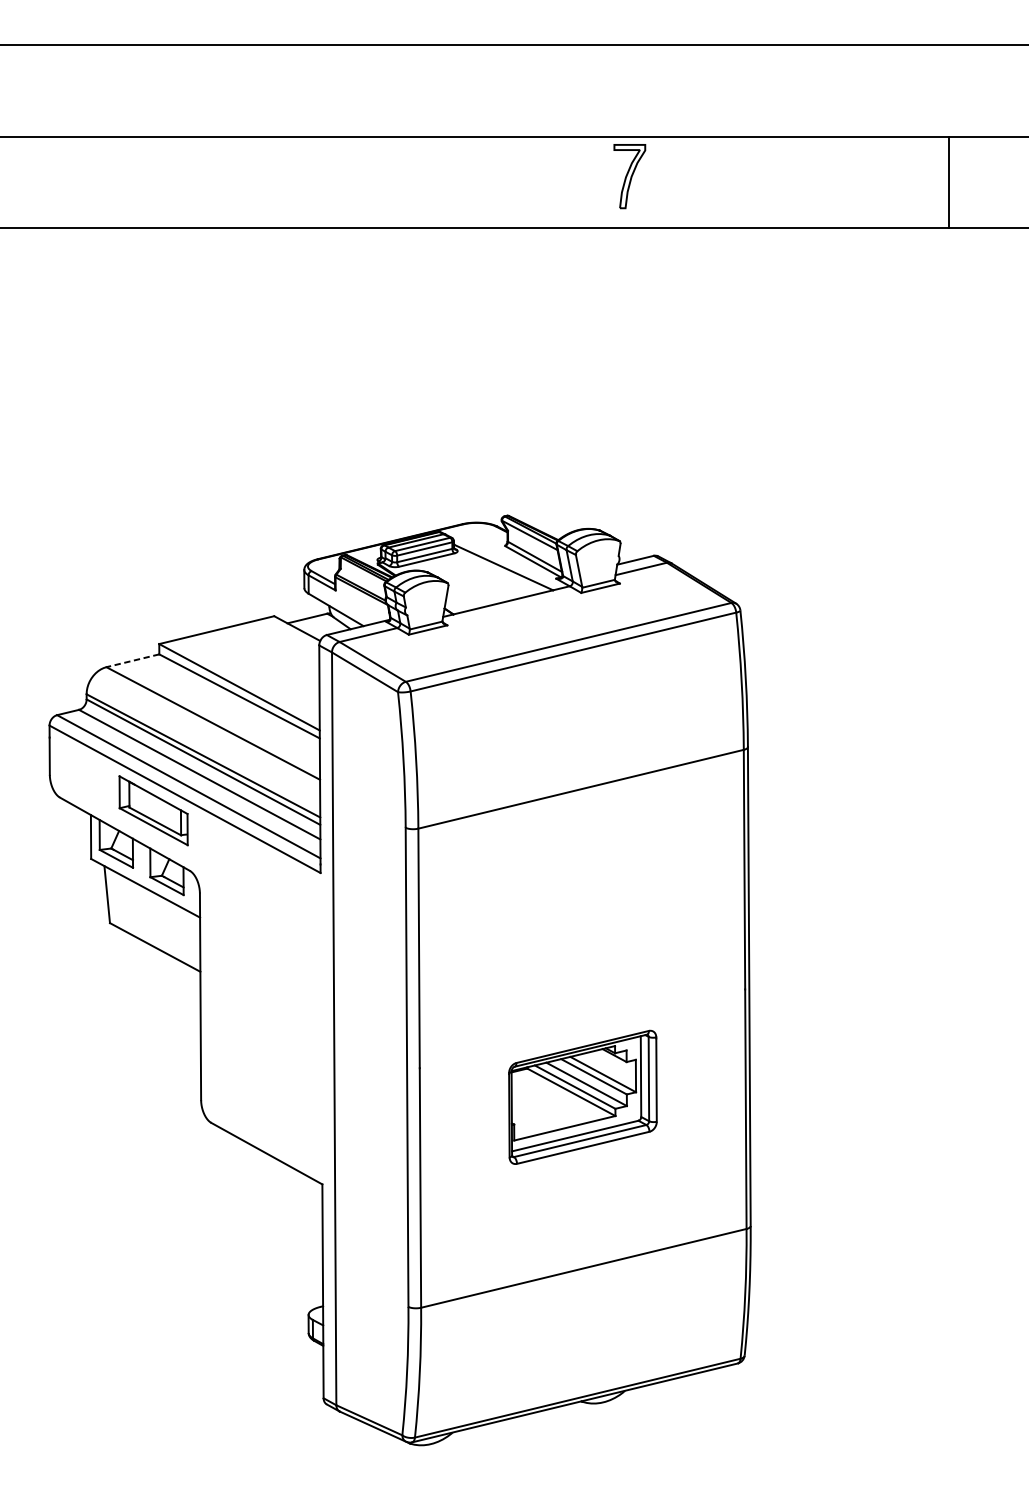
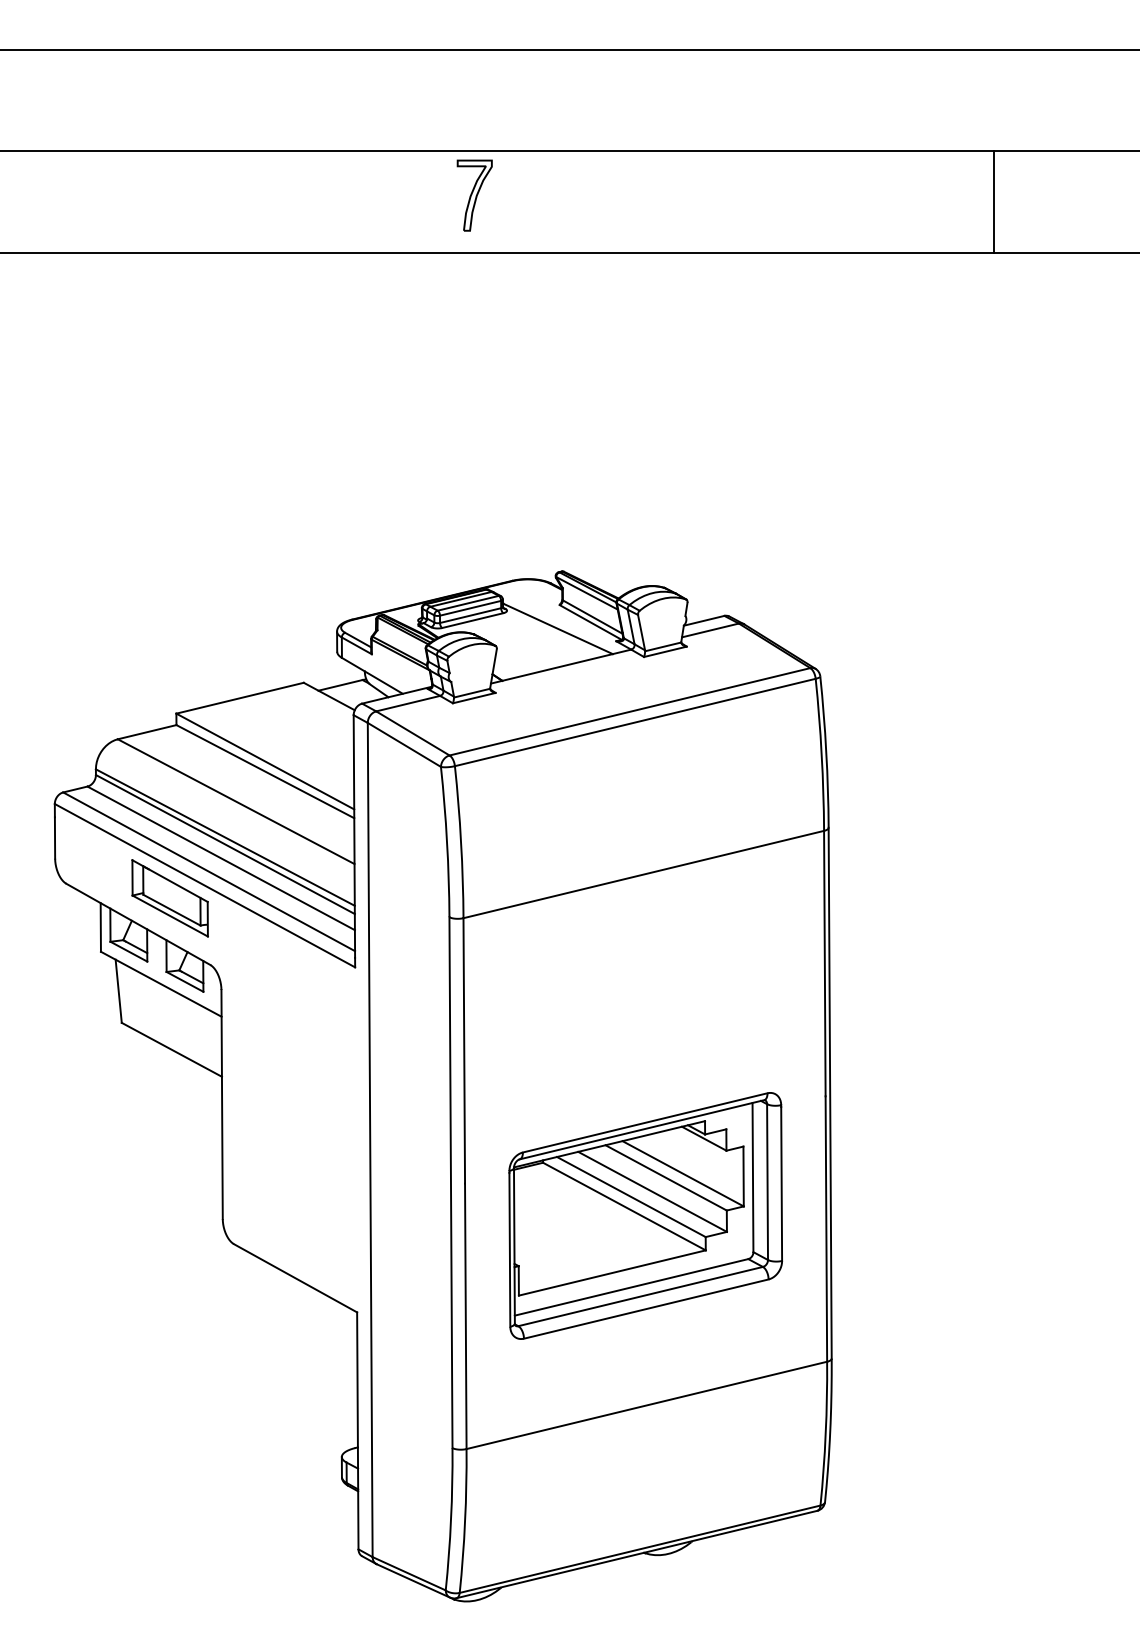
part: (629, 176) -> (474, 195), moved
line: (949, 182) -> (993, 202), moved
line: (132, 661) -> (146, 732), dashed -> solid
part: (582, 1096) -> (645, 1215), size x1.67

